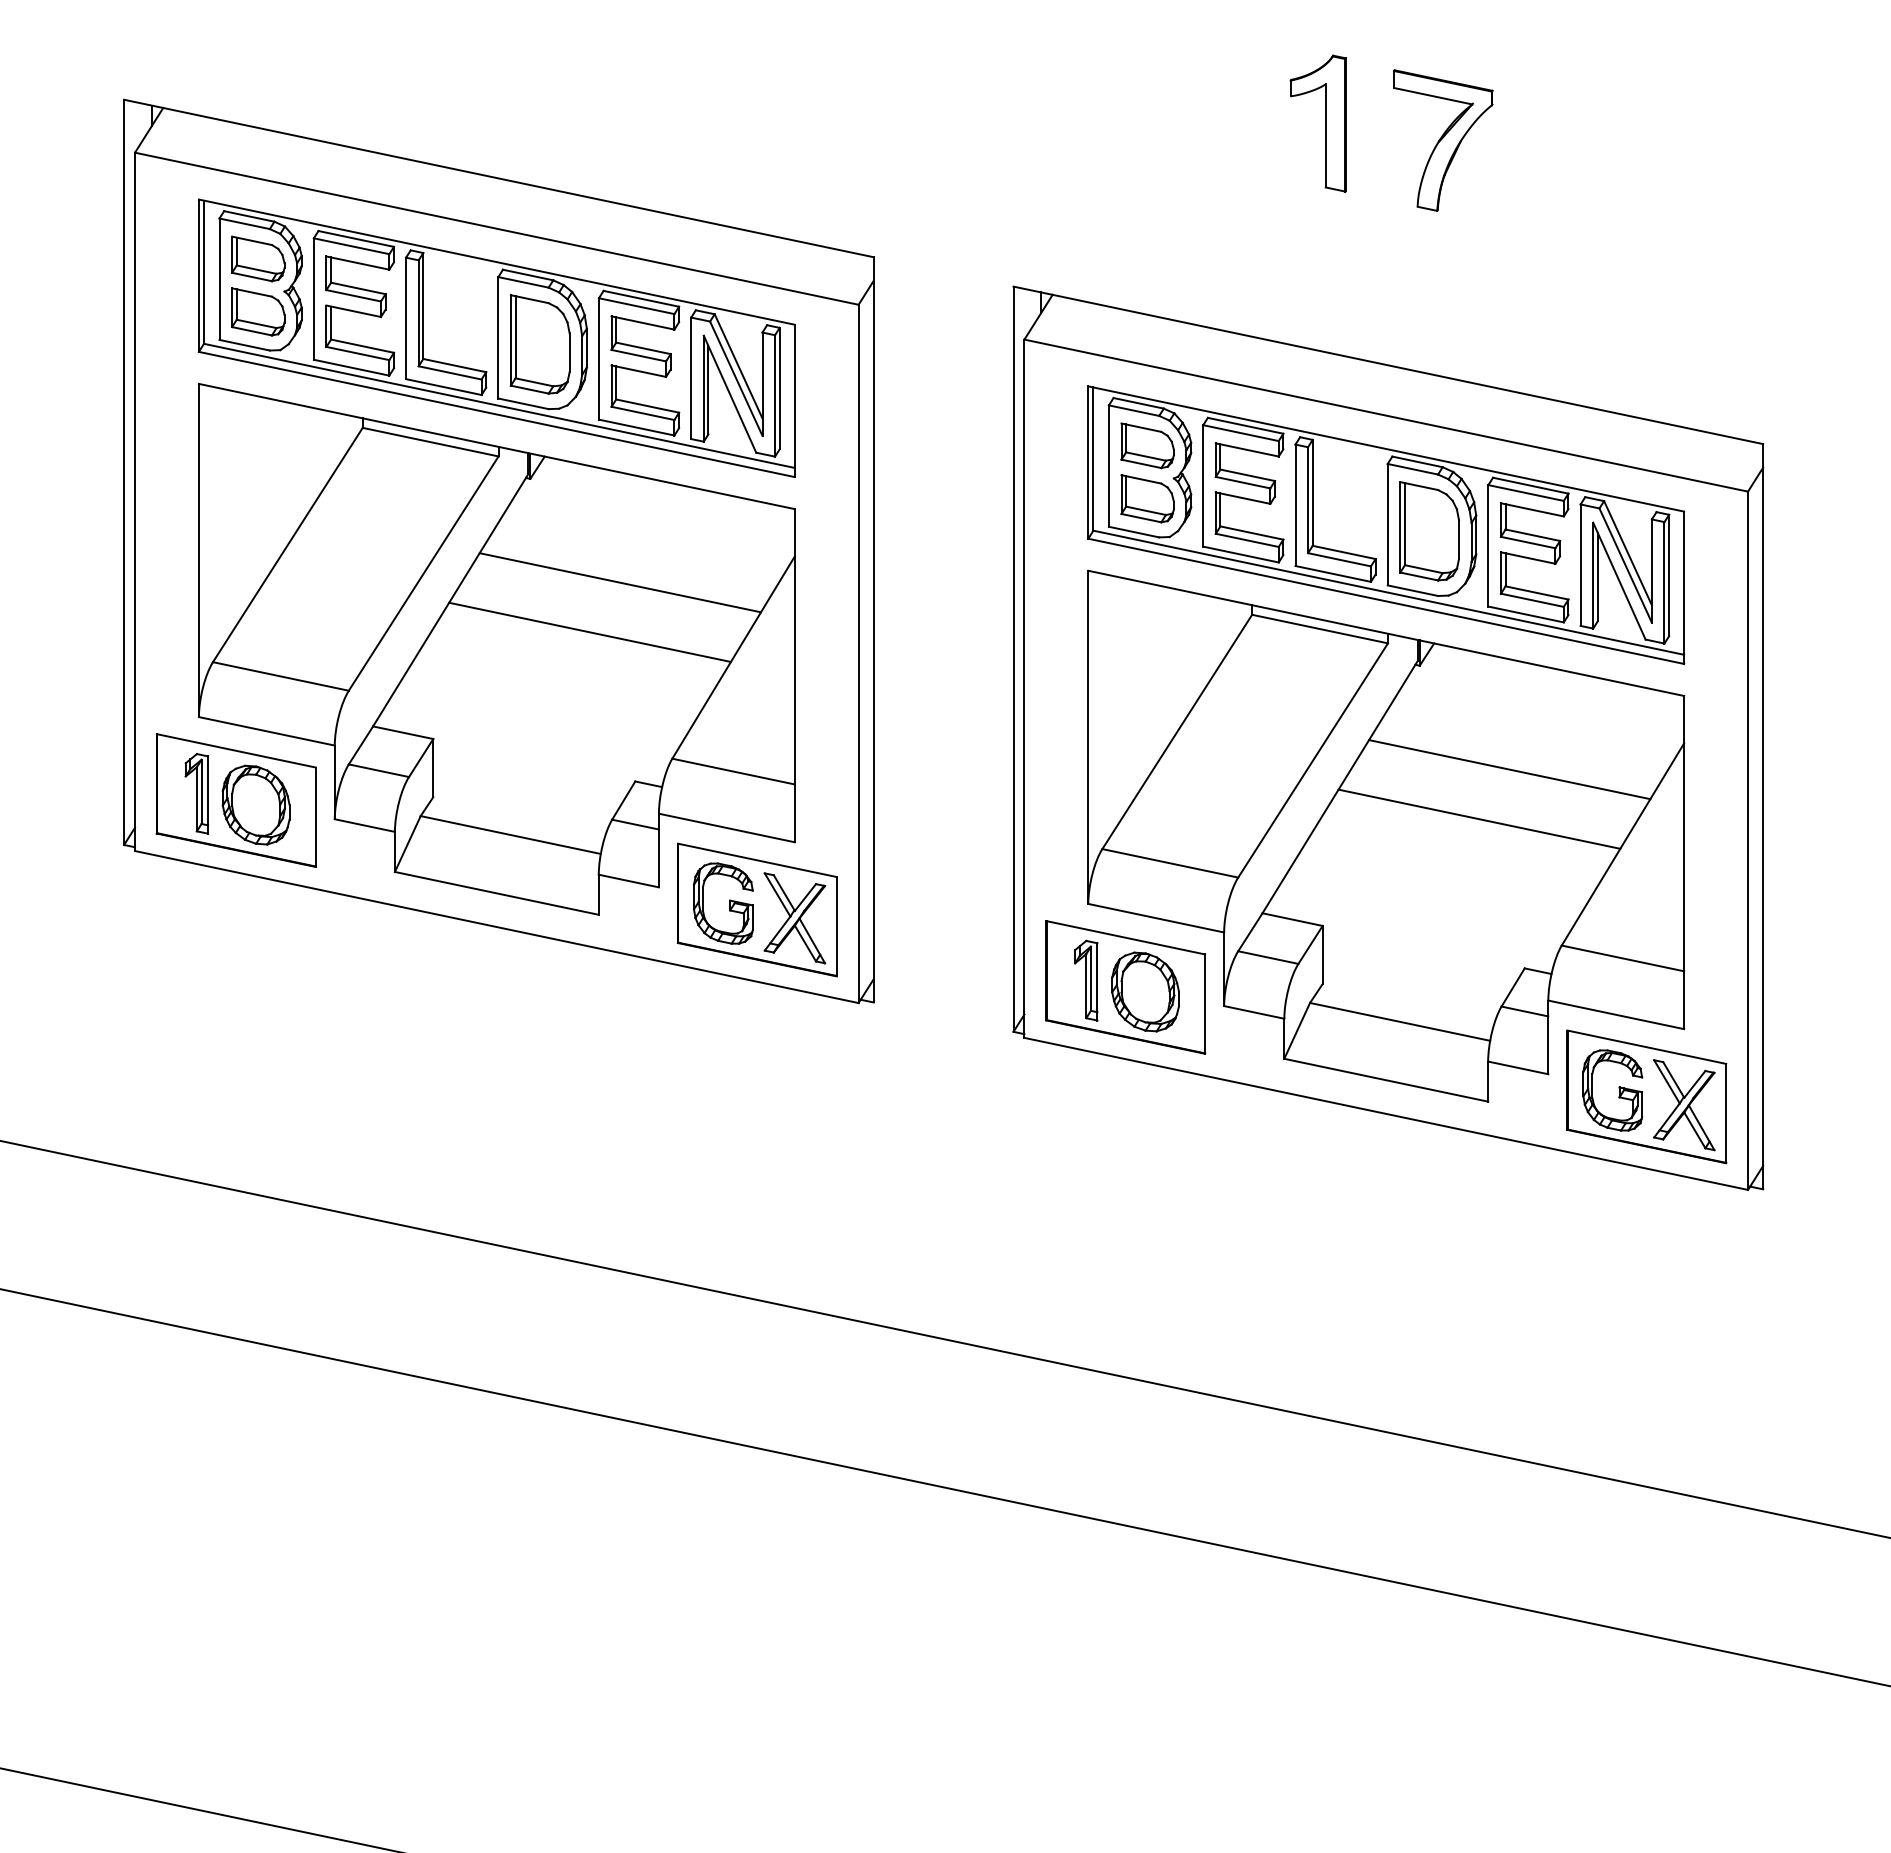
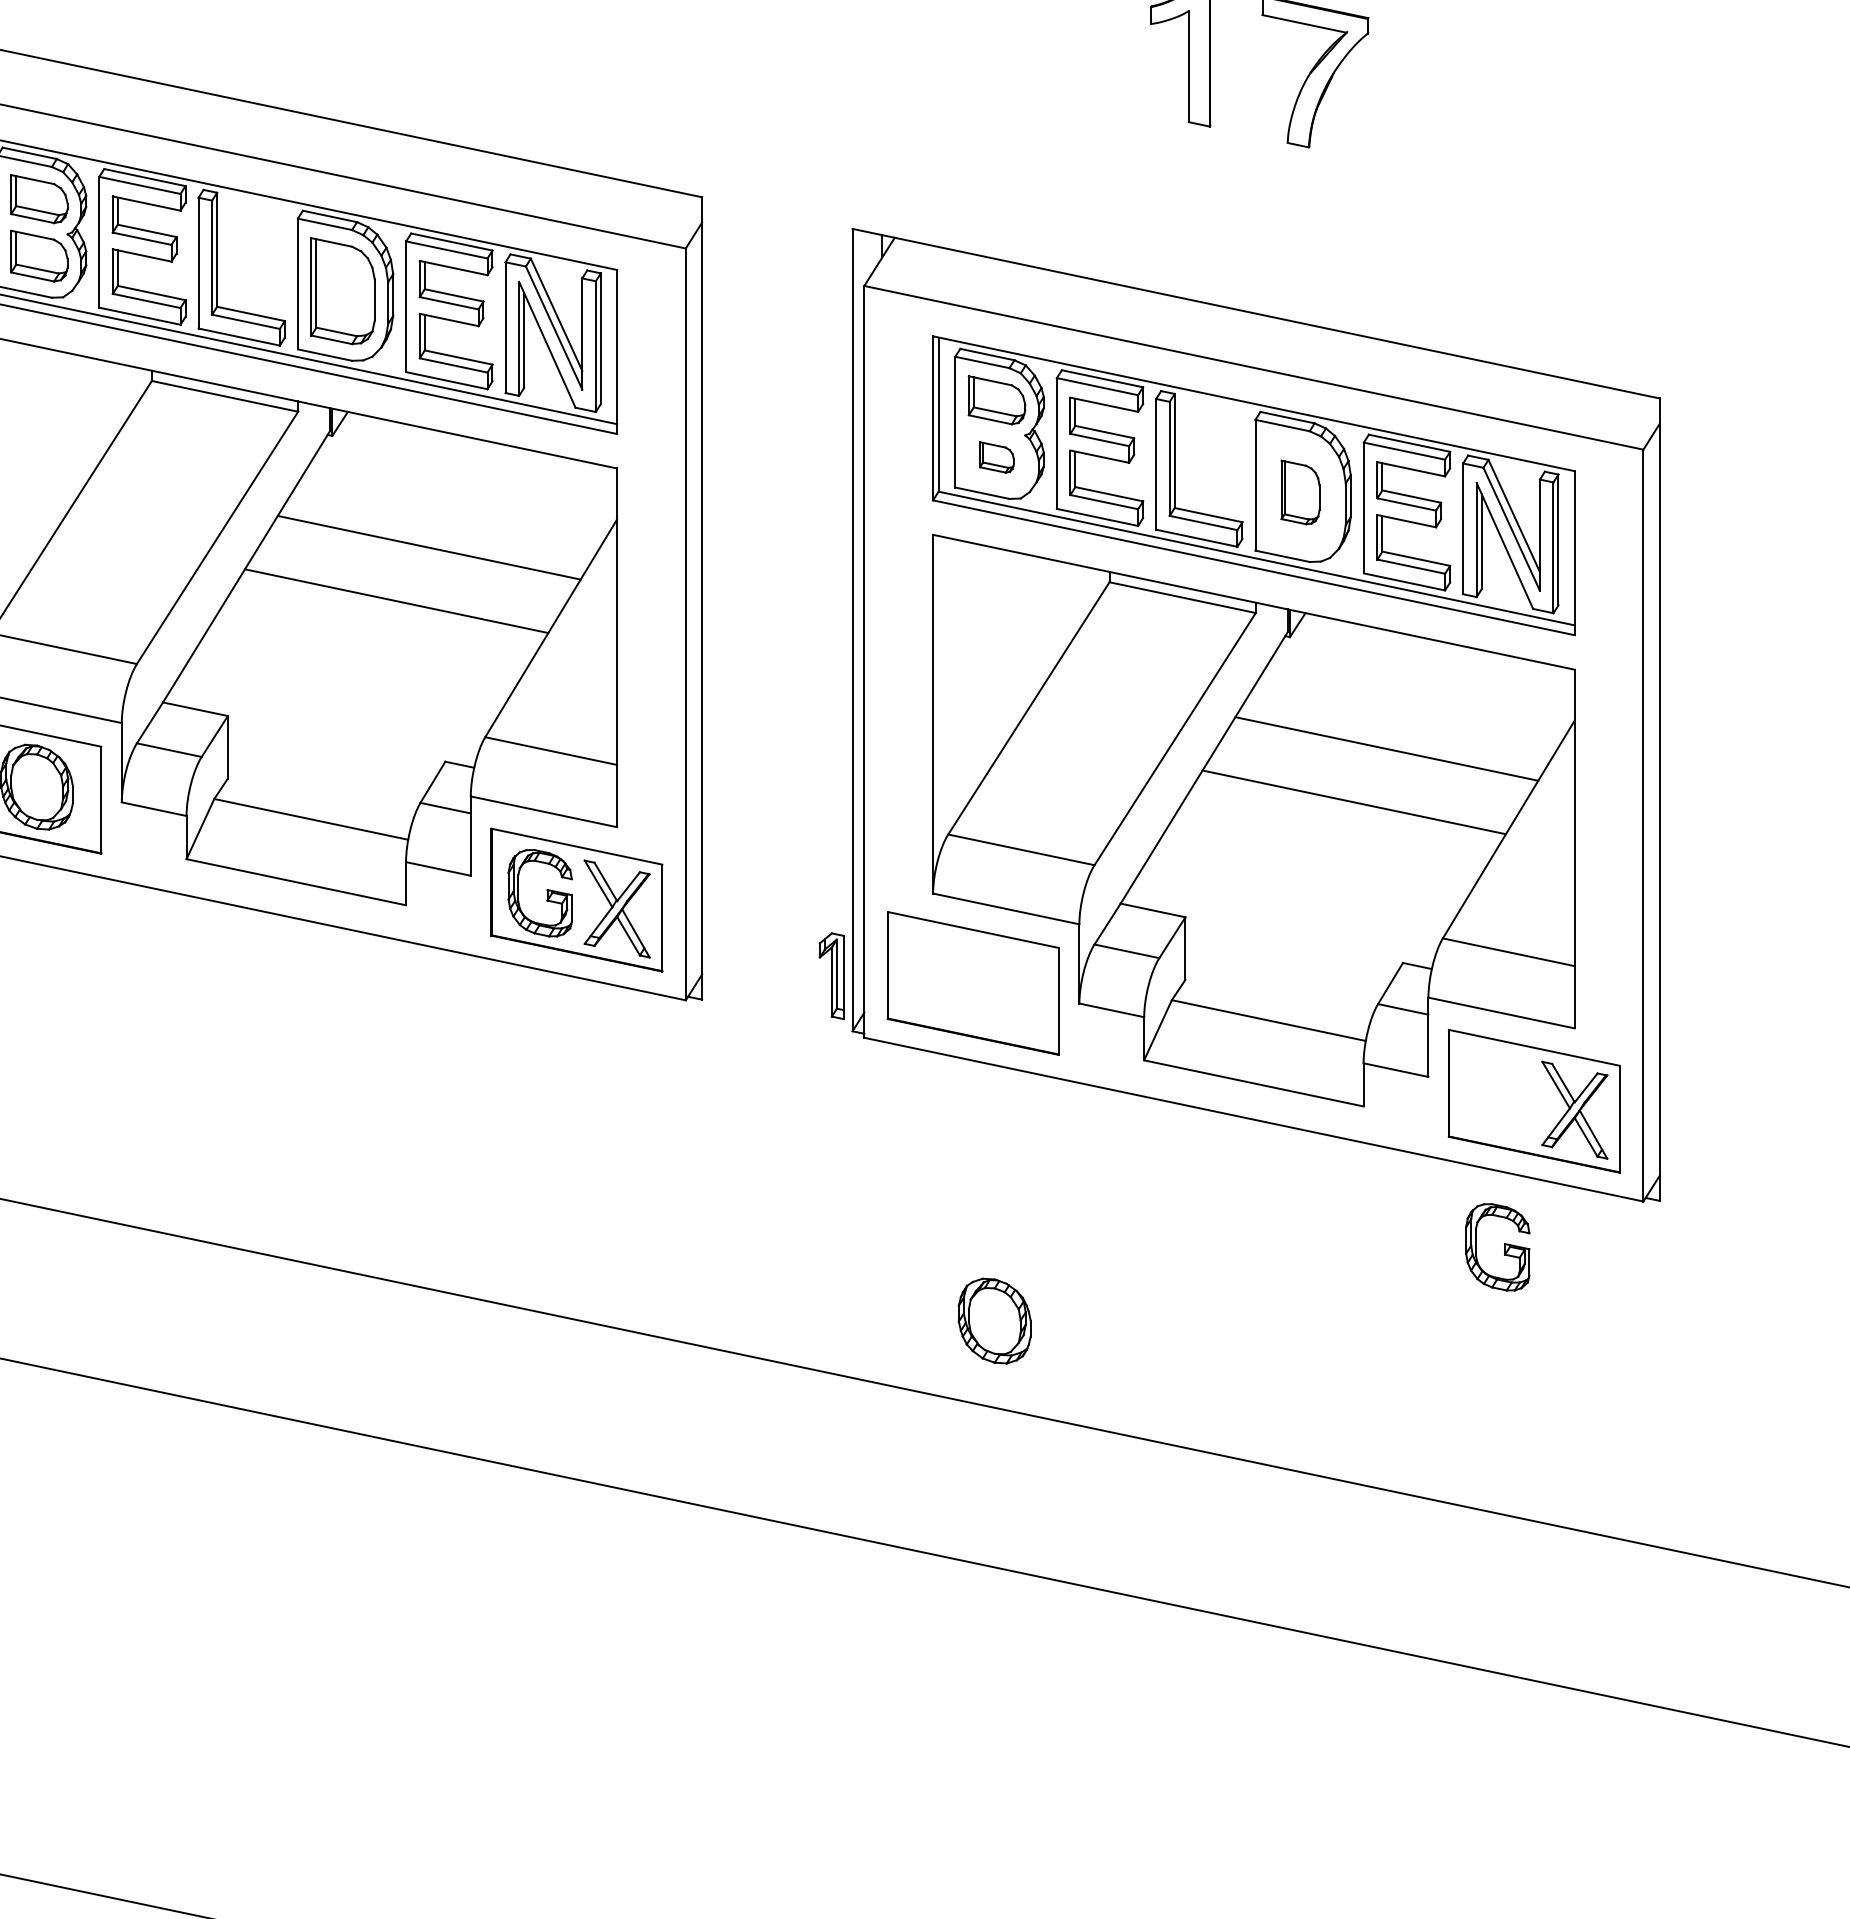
part: (1147, 498) -> (996, 457), size x0.6
part: (1429, 531) -> (1300, 492), size x0.6
part: (1086, 980) -> (832, 976), moved
part: (1145, 991) -> (994, 1320), moved
part: (1618, 1088) -> (1503, 1245), moved

